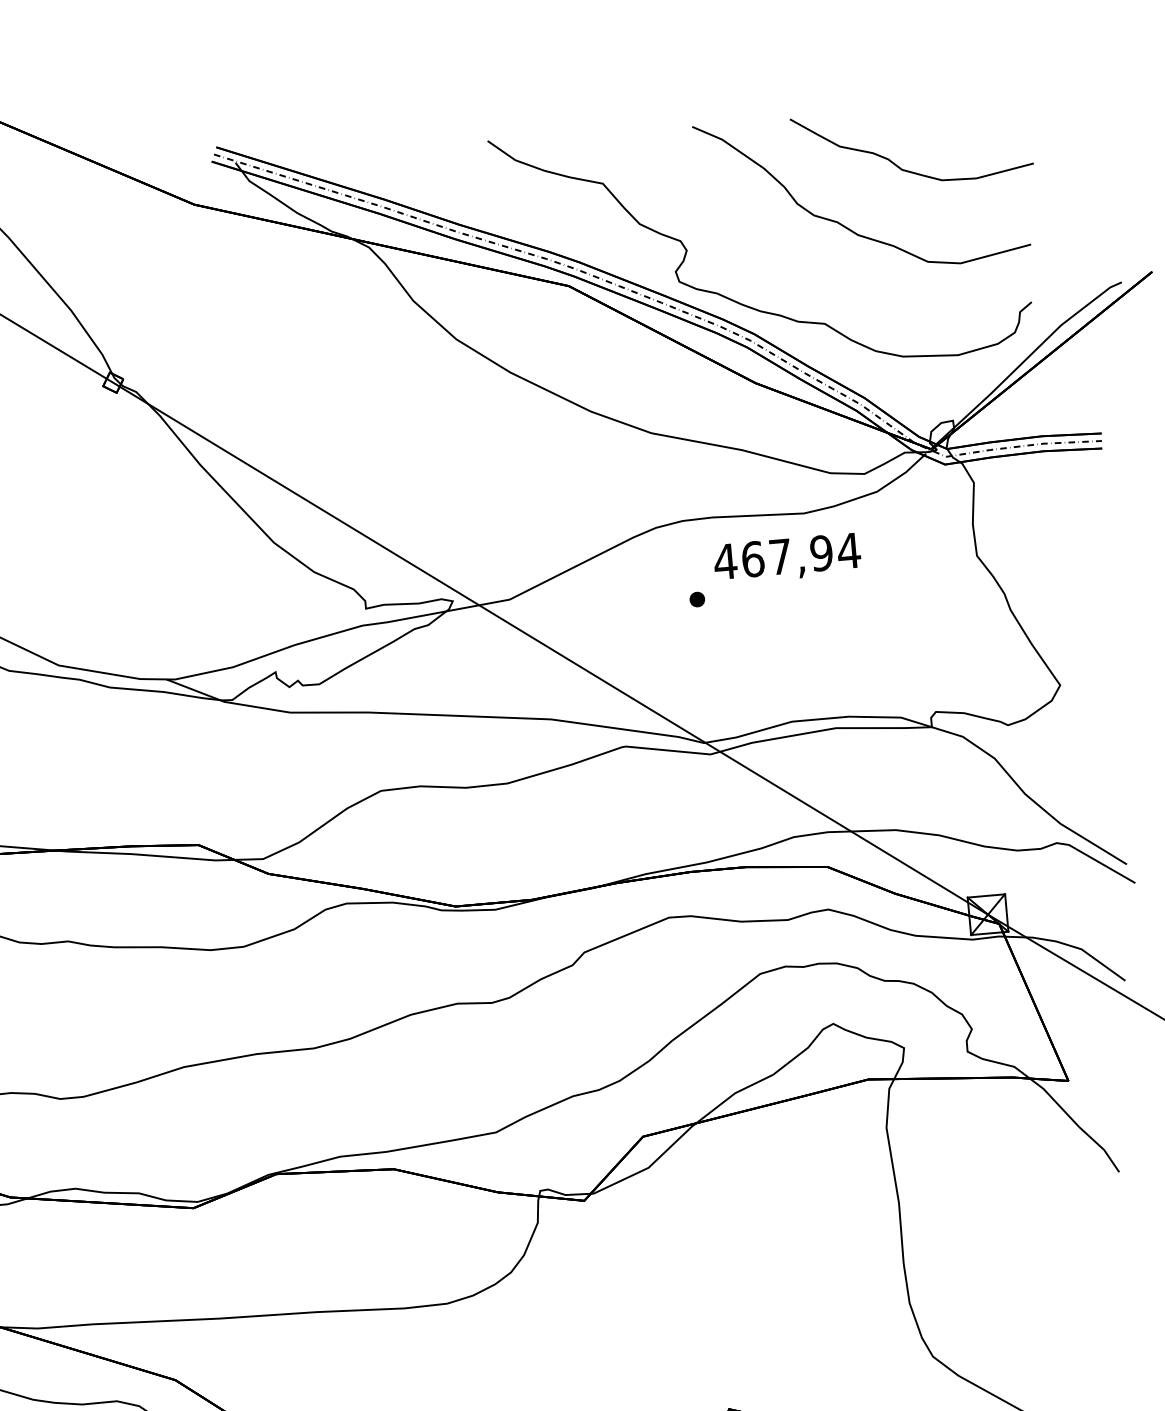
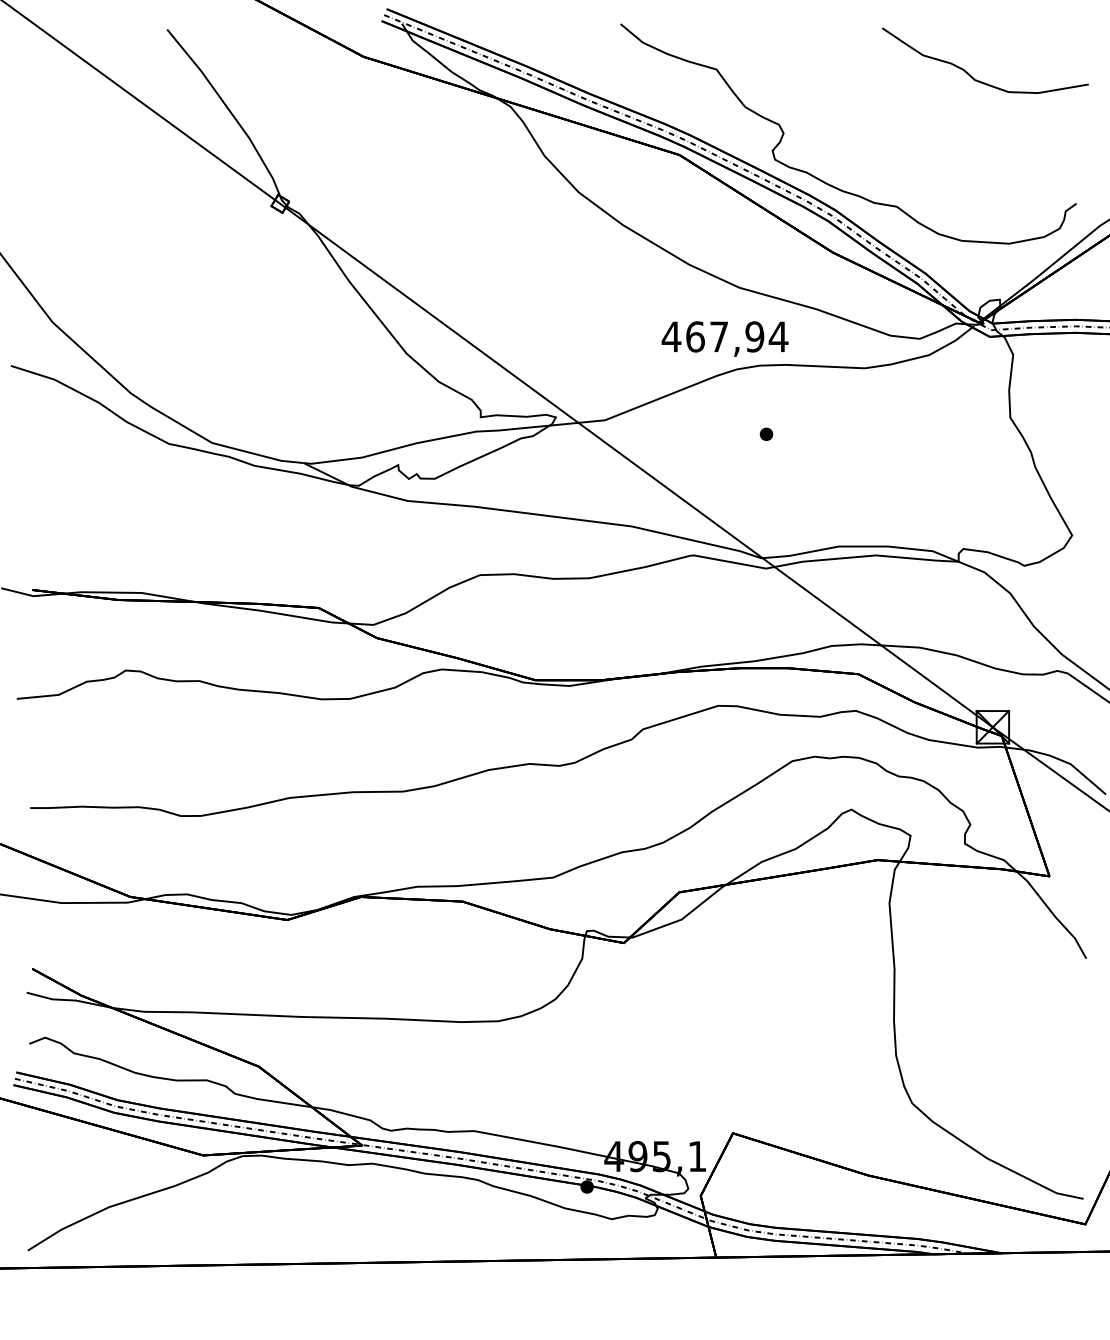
curve: (843, 224) -> (920, 122), removed
text: (786, 558) -> (724, 338), moved

